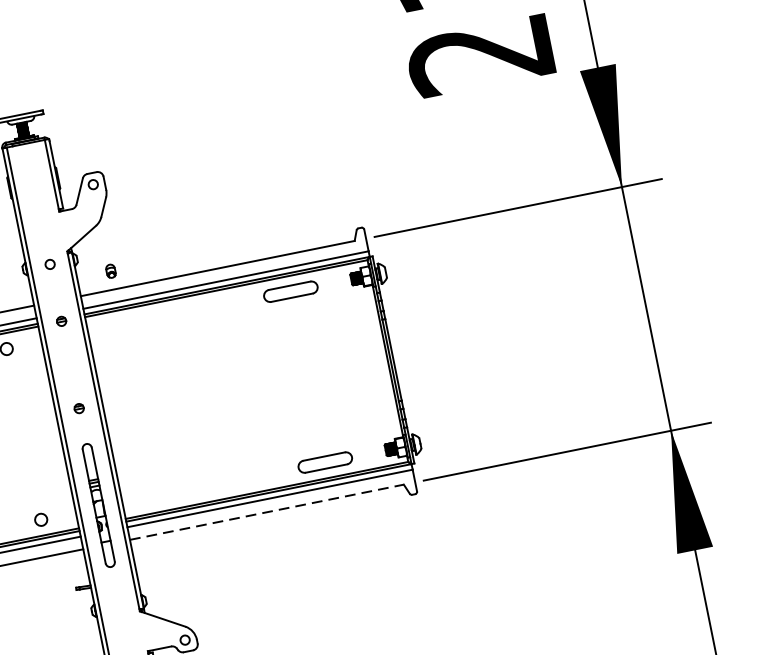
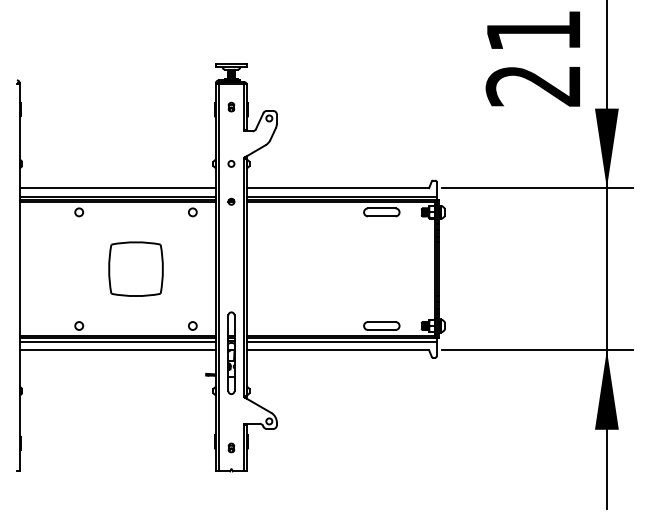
part: (110, 270) -> (231, 106), moved
part: (79, 408) -> (231, 259), removed
part: (98, 504) -> (231, 352), moved
line: (267, 512) -> (338, 350), dashed -> solid

